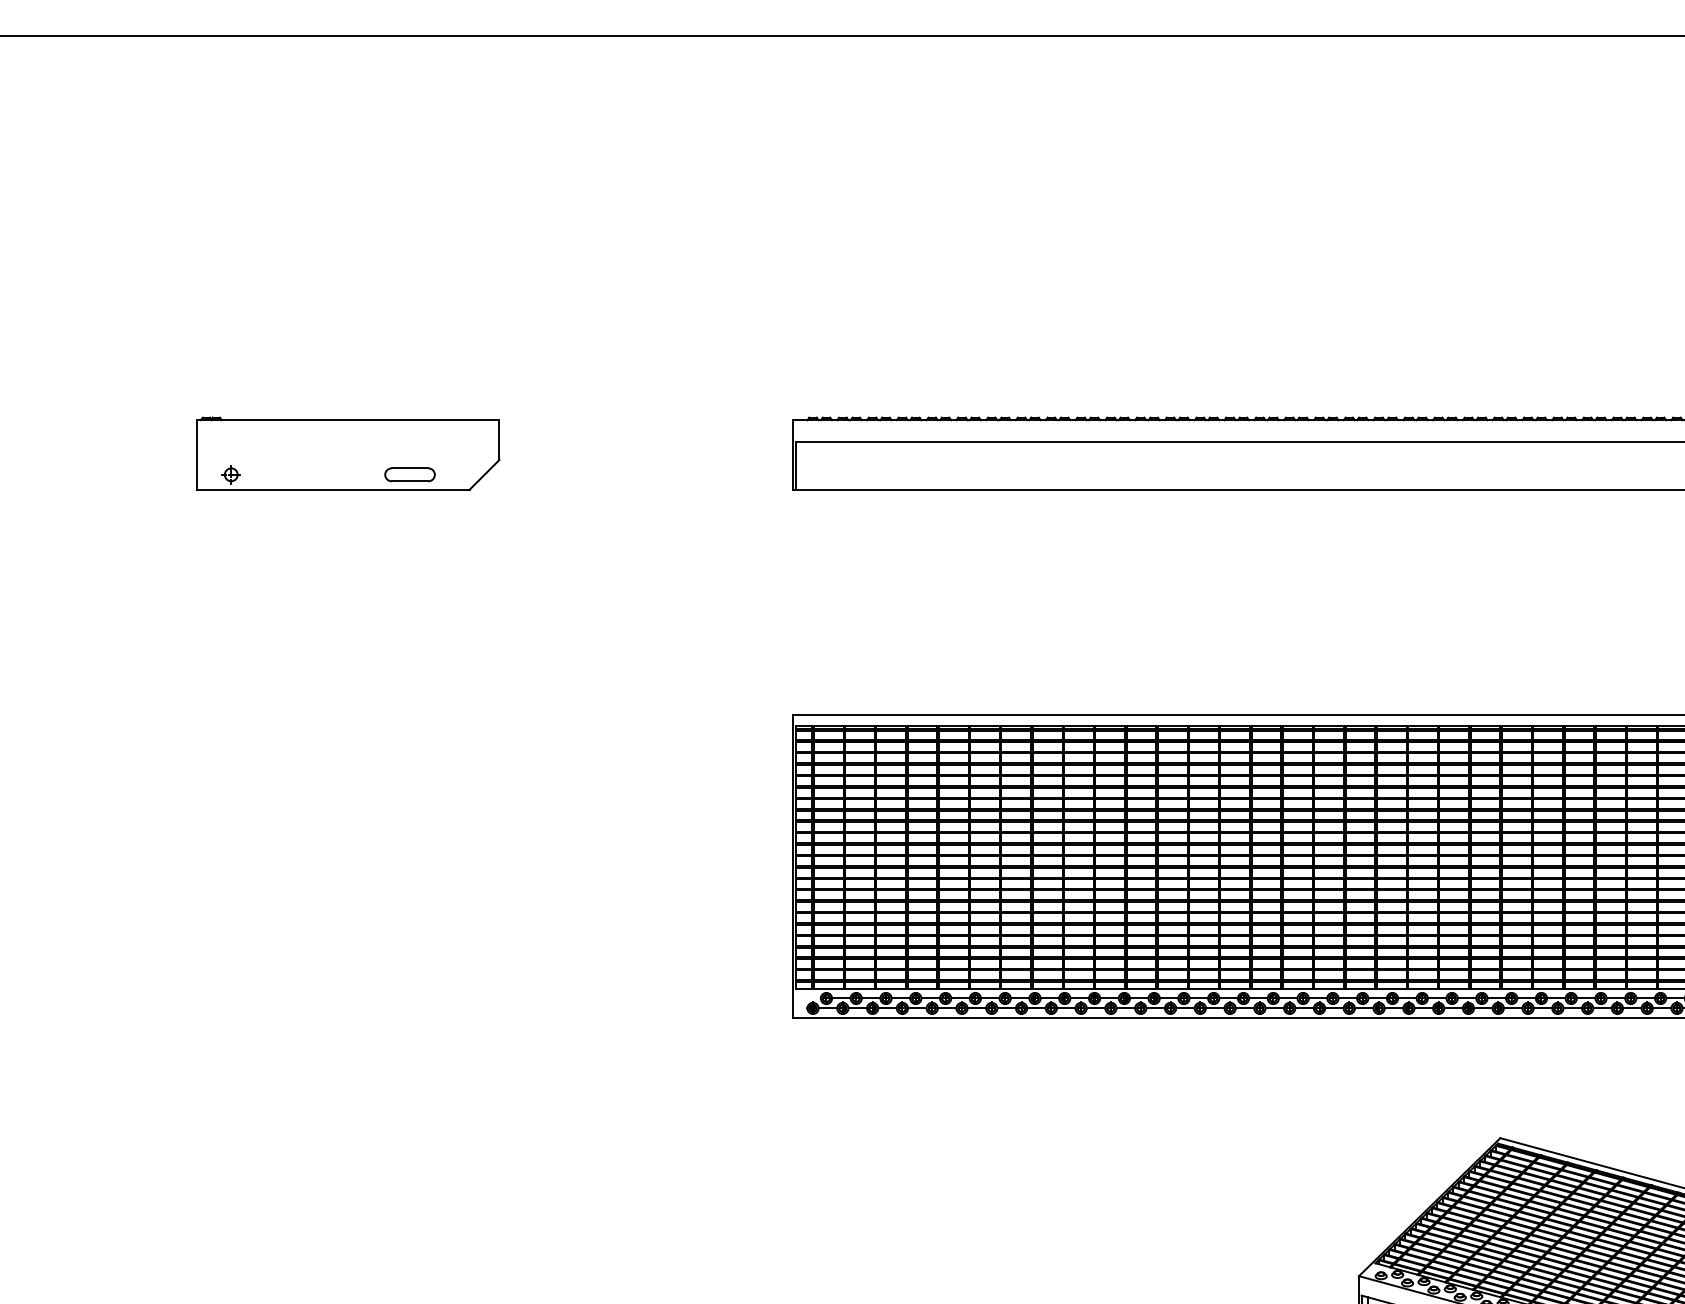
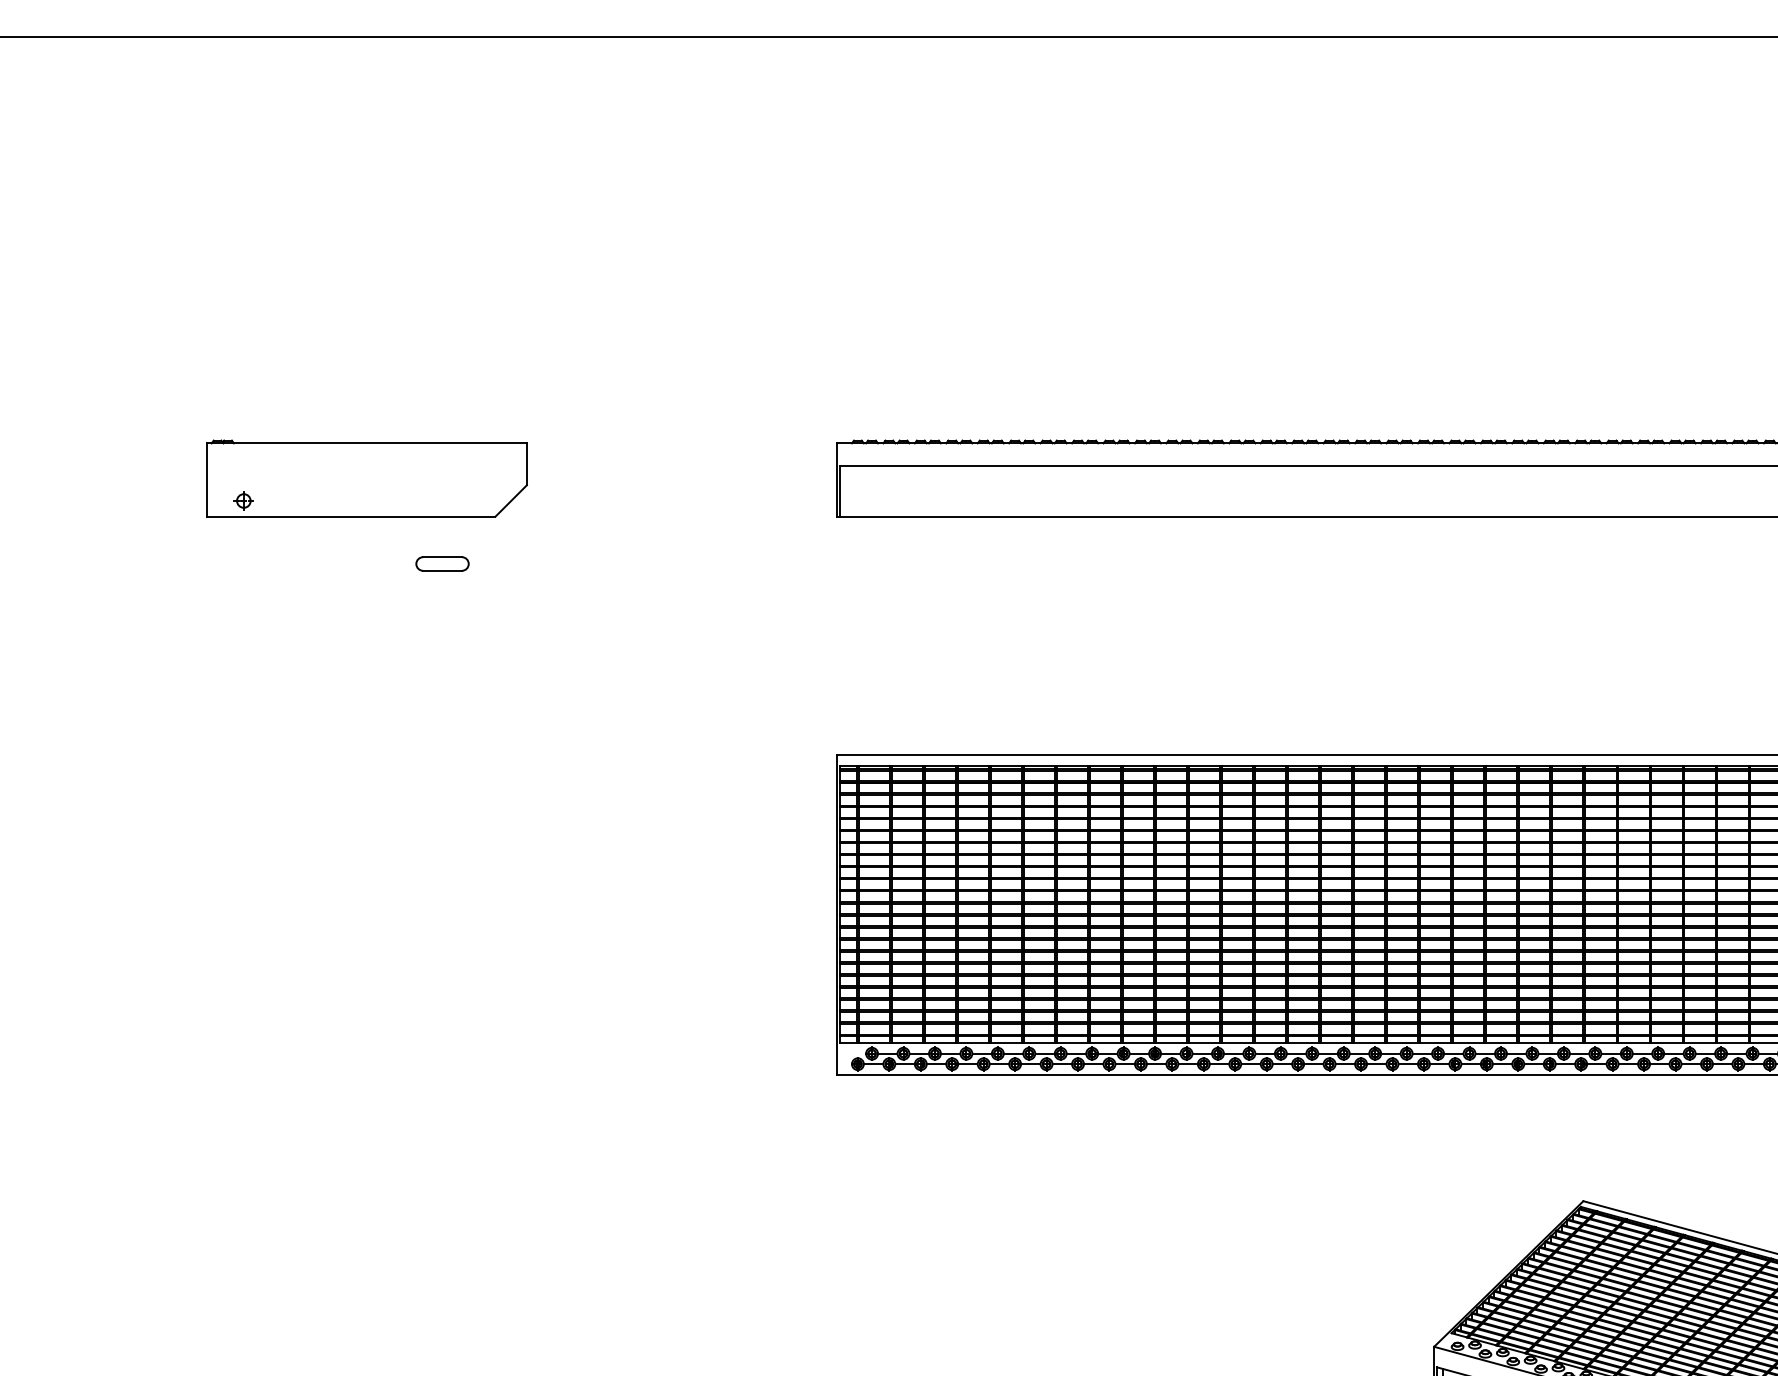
part: (410, 474) -> (442, 563), moved

